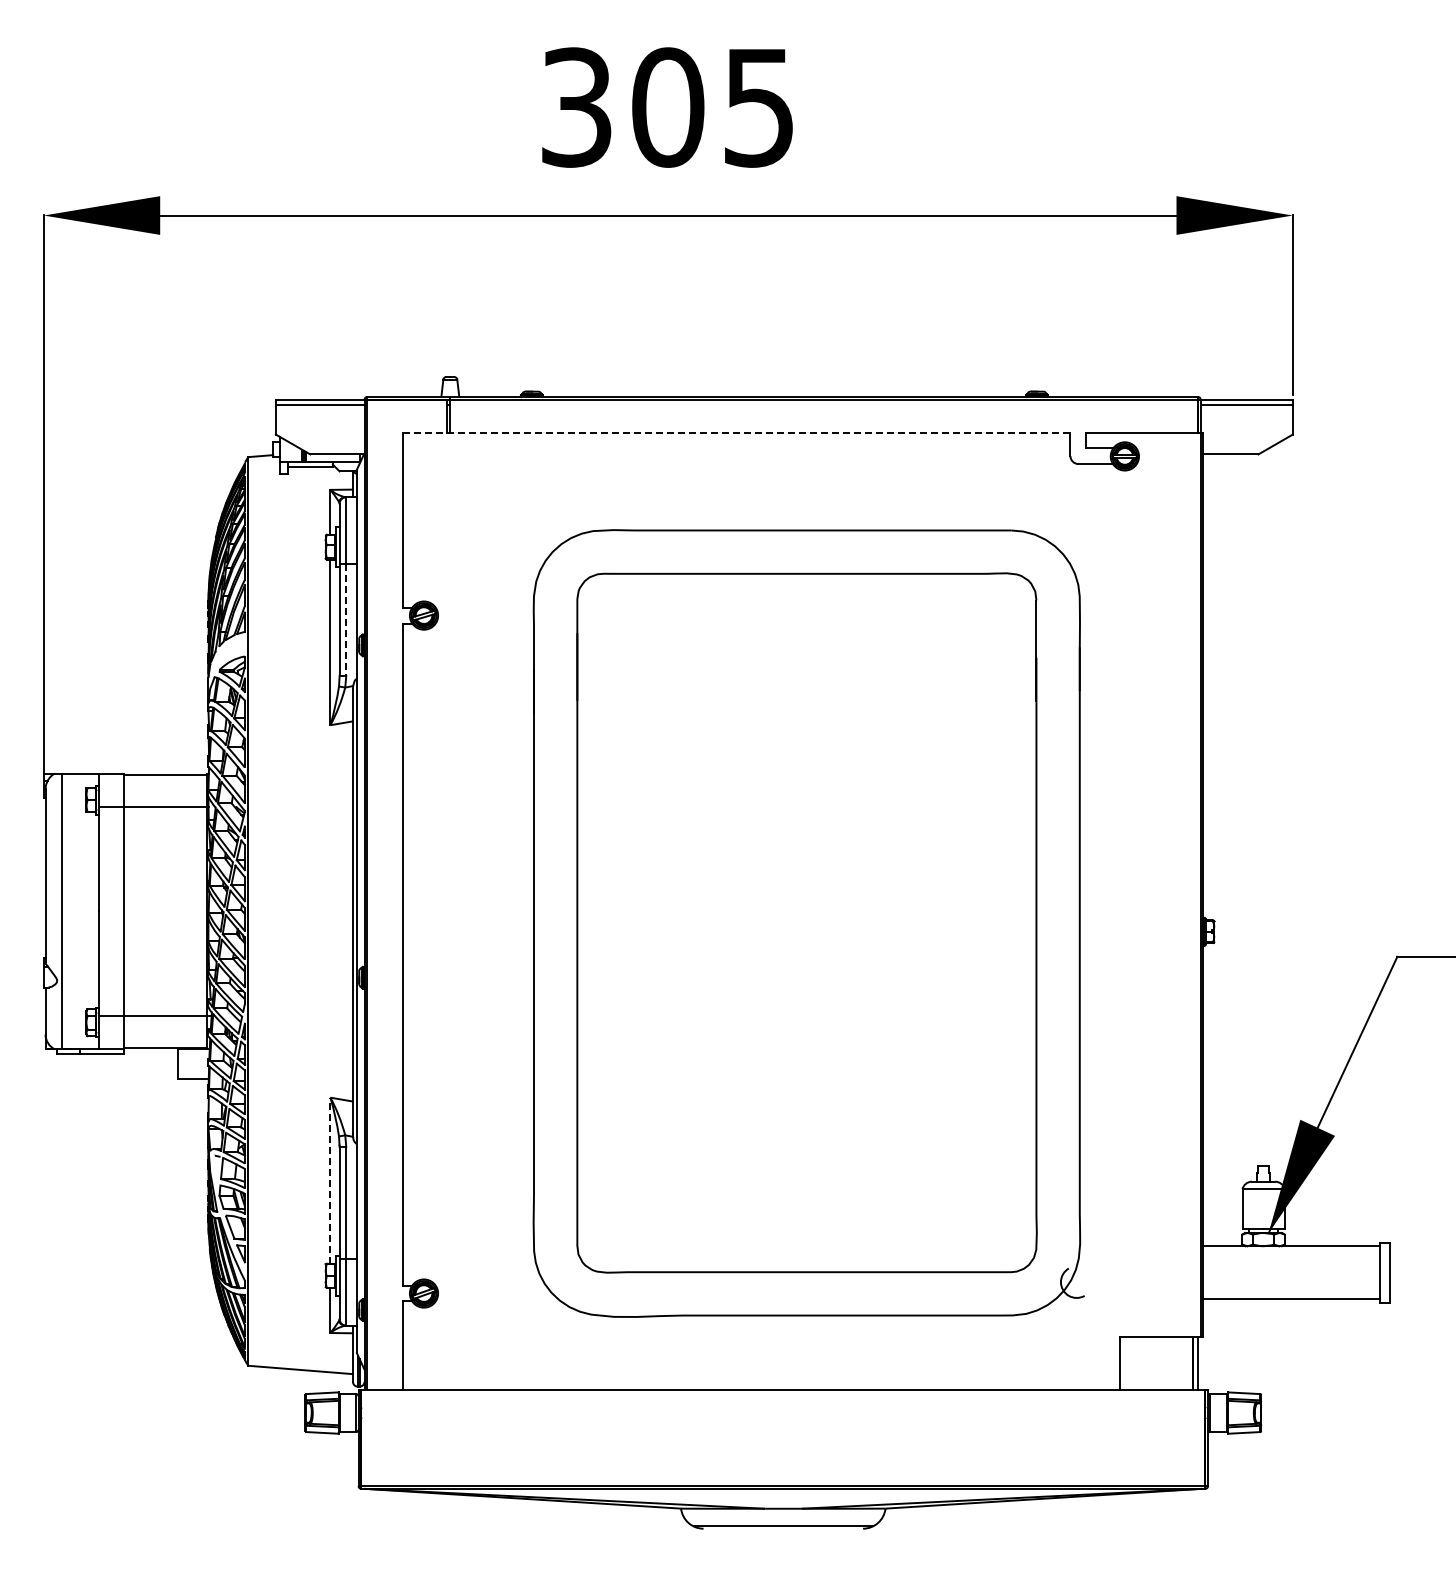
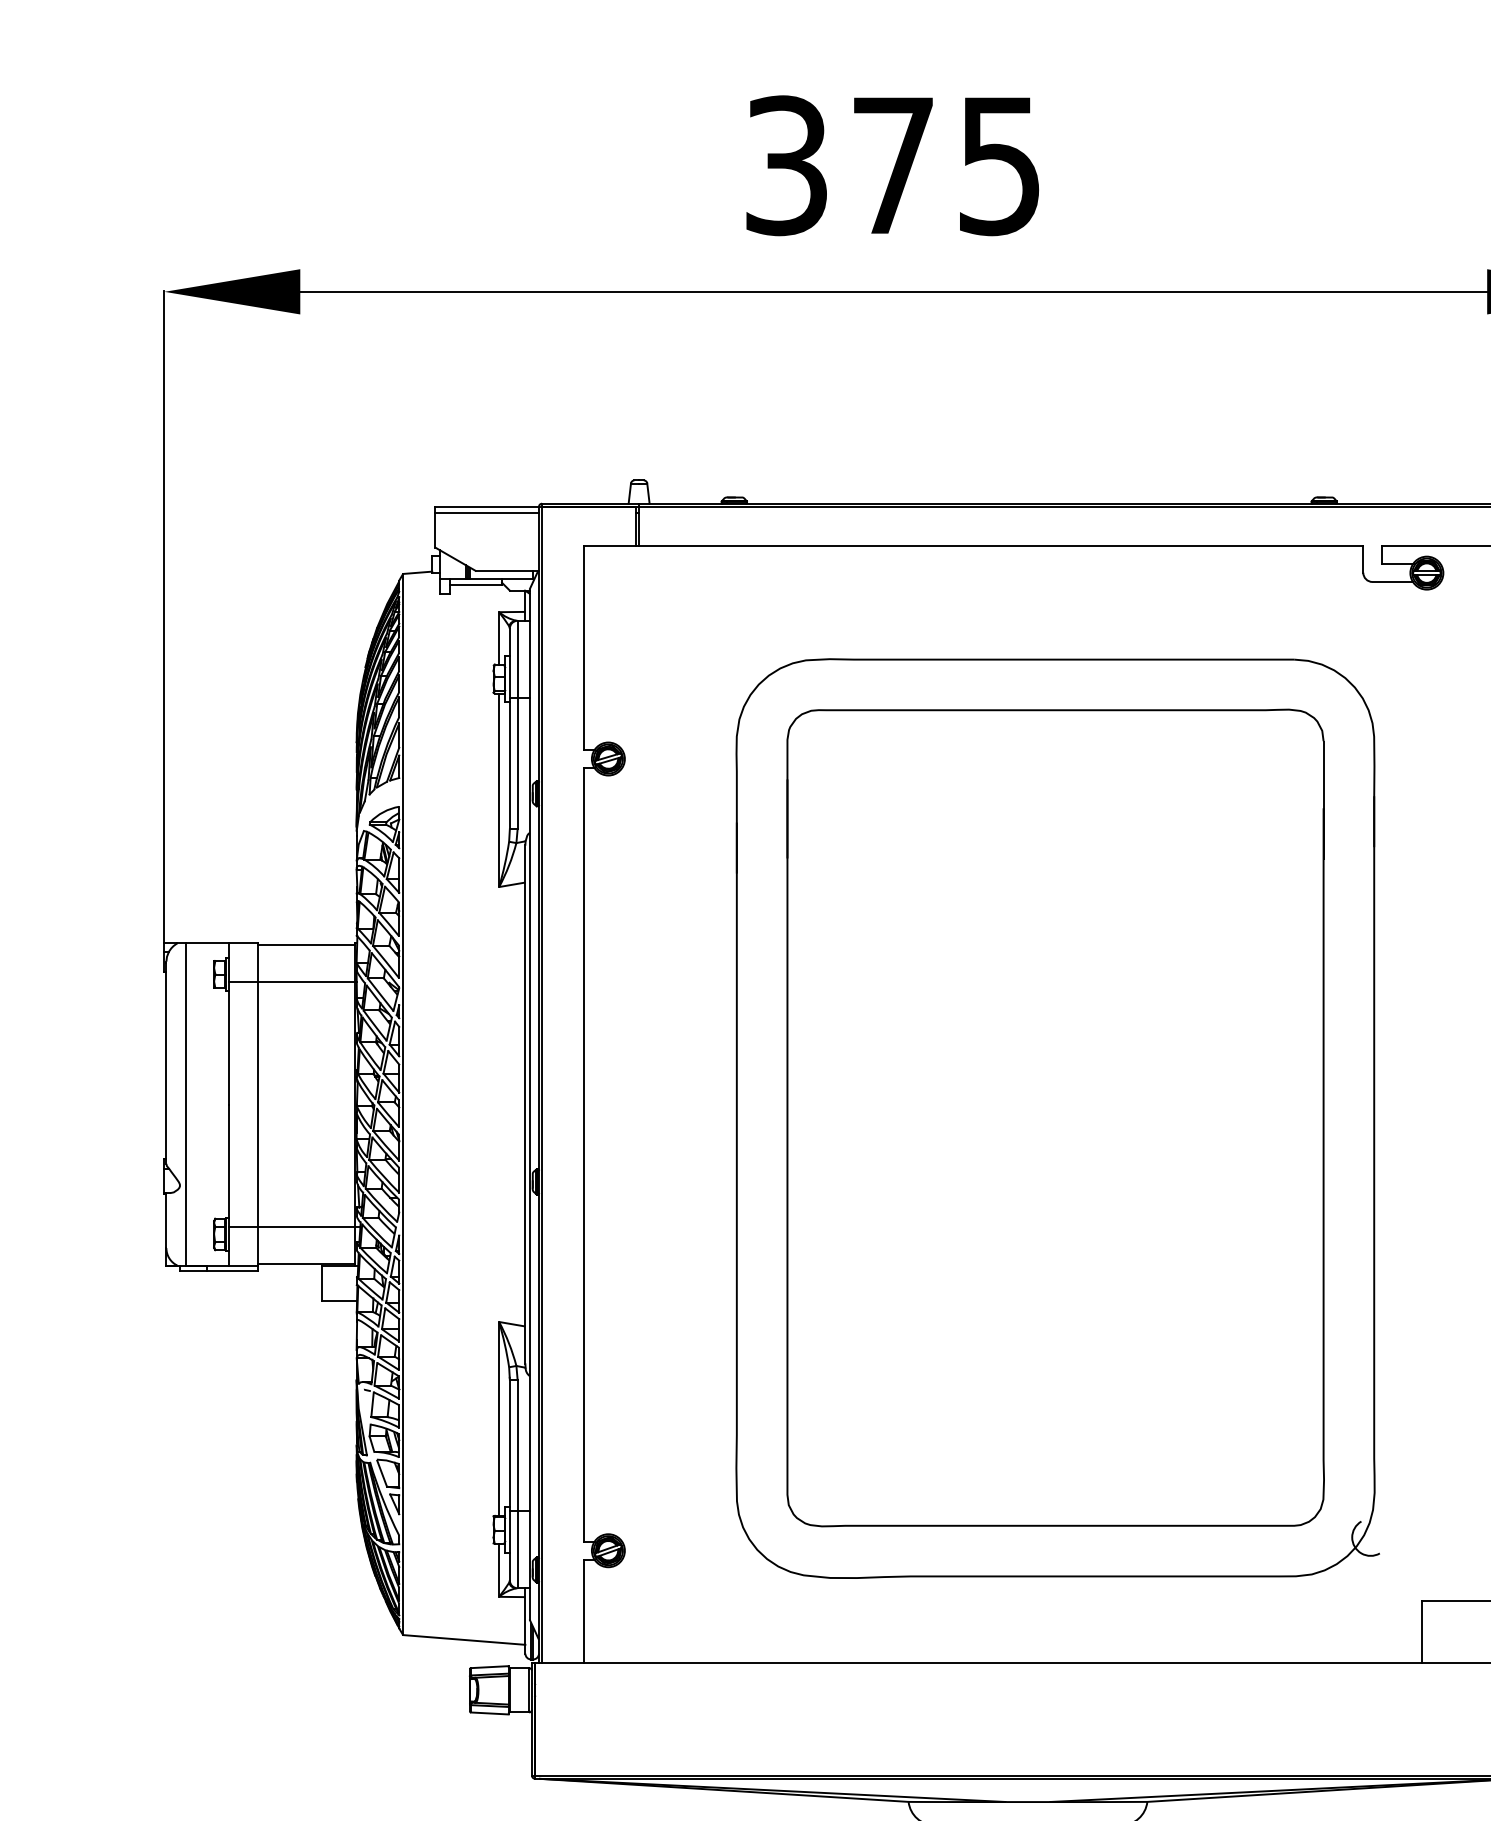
text: (668, 107) -> (893, 165), 305 -> 375
line: (736, 432) -> (973, 545), dashed -> solid
line: (346, 620) -> (517, 764), dashed -> solid
line: (330, 1180) -> (499, 1418), dashed -> solid

